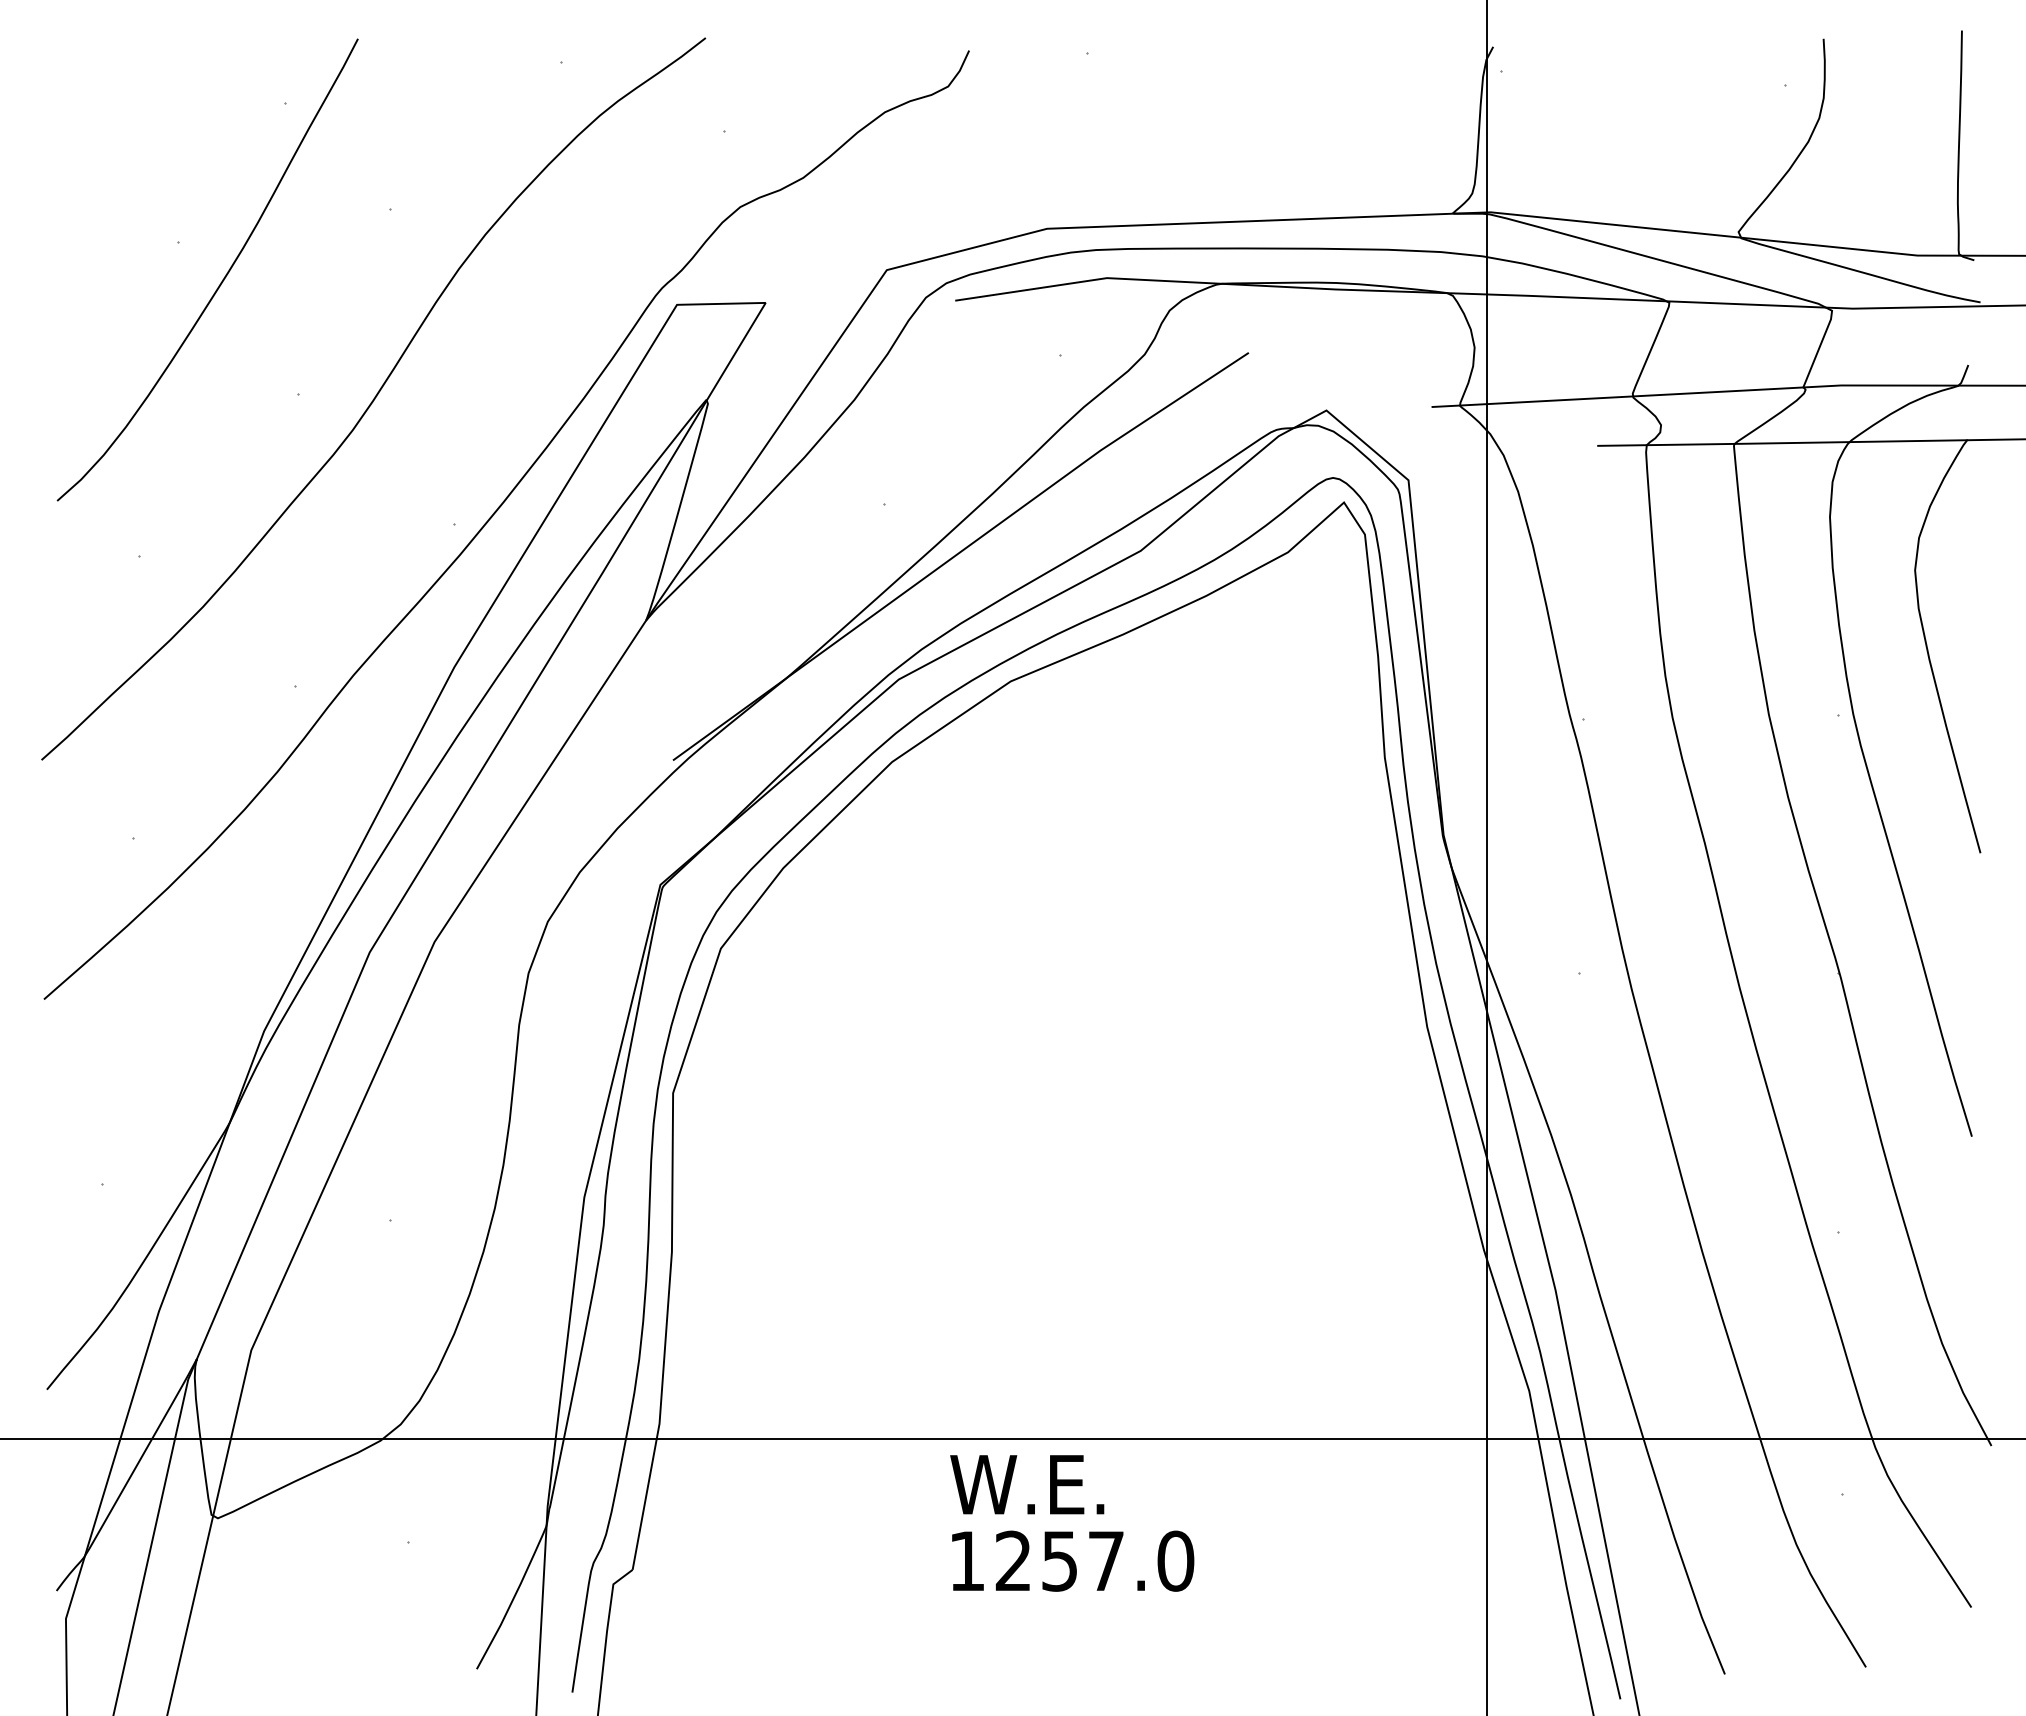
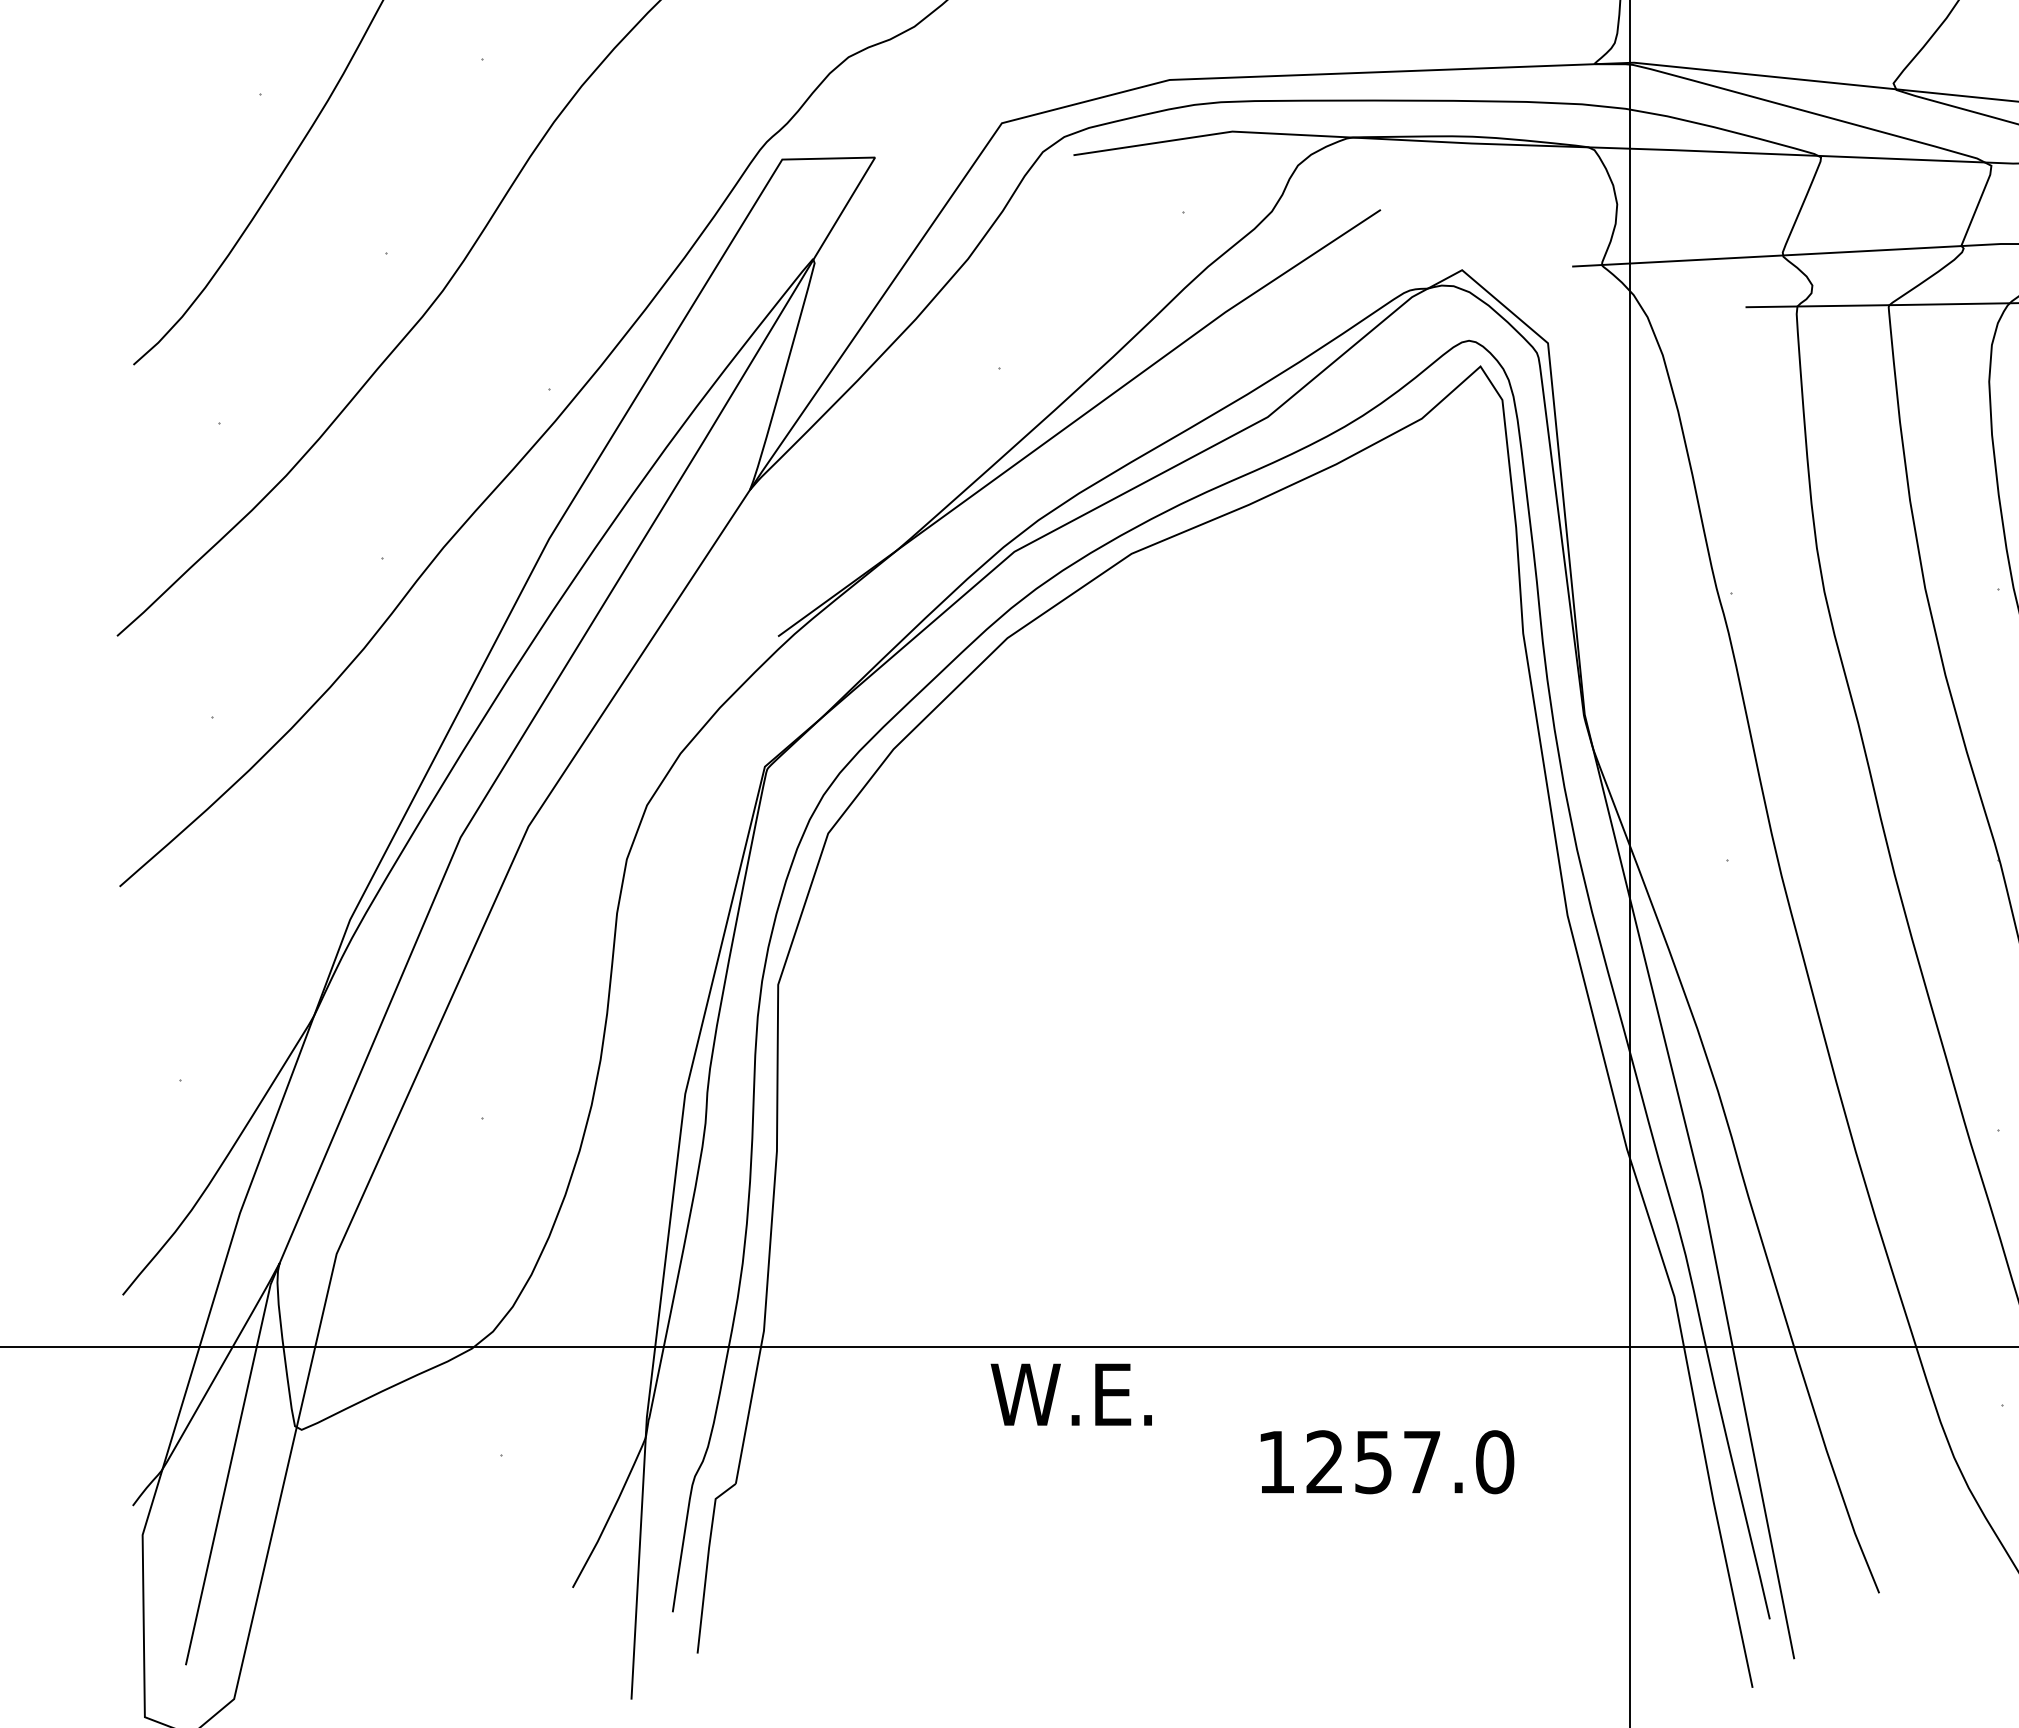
text: (1027, 1484) -> (1071, 1394), moved
text: (1073, 1560) -> (1387, 1461), moved

